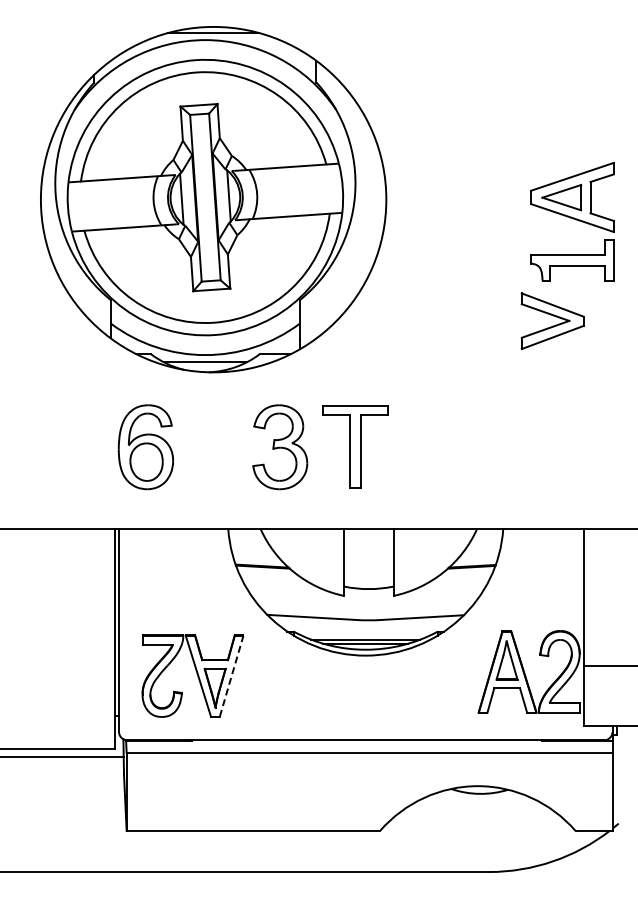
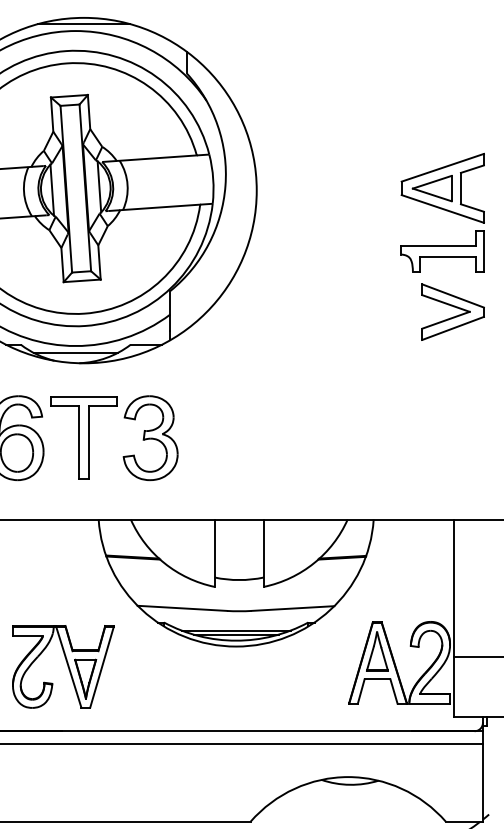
part: (552, 321) -> (452, 312), moved
part: (355, 446) -> (83, 437), moved
line: (231, 675) -> (101, 666), dashed -> solid

